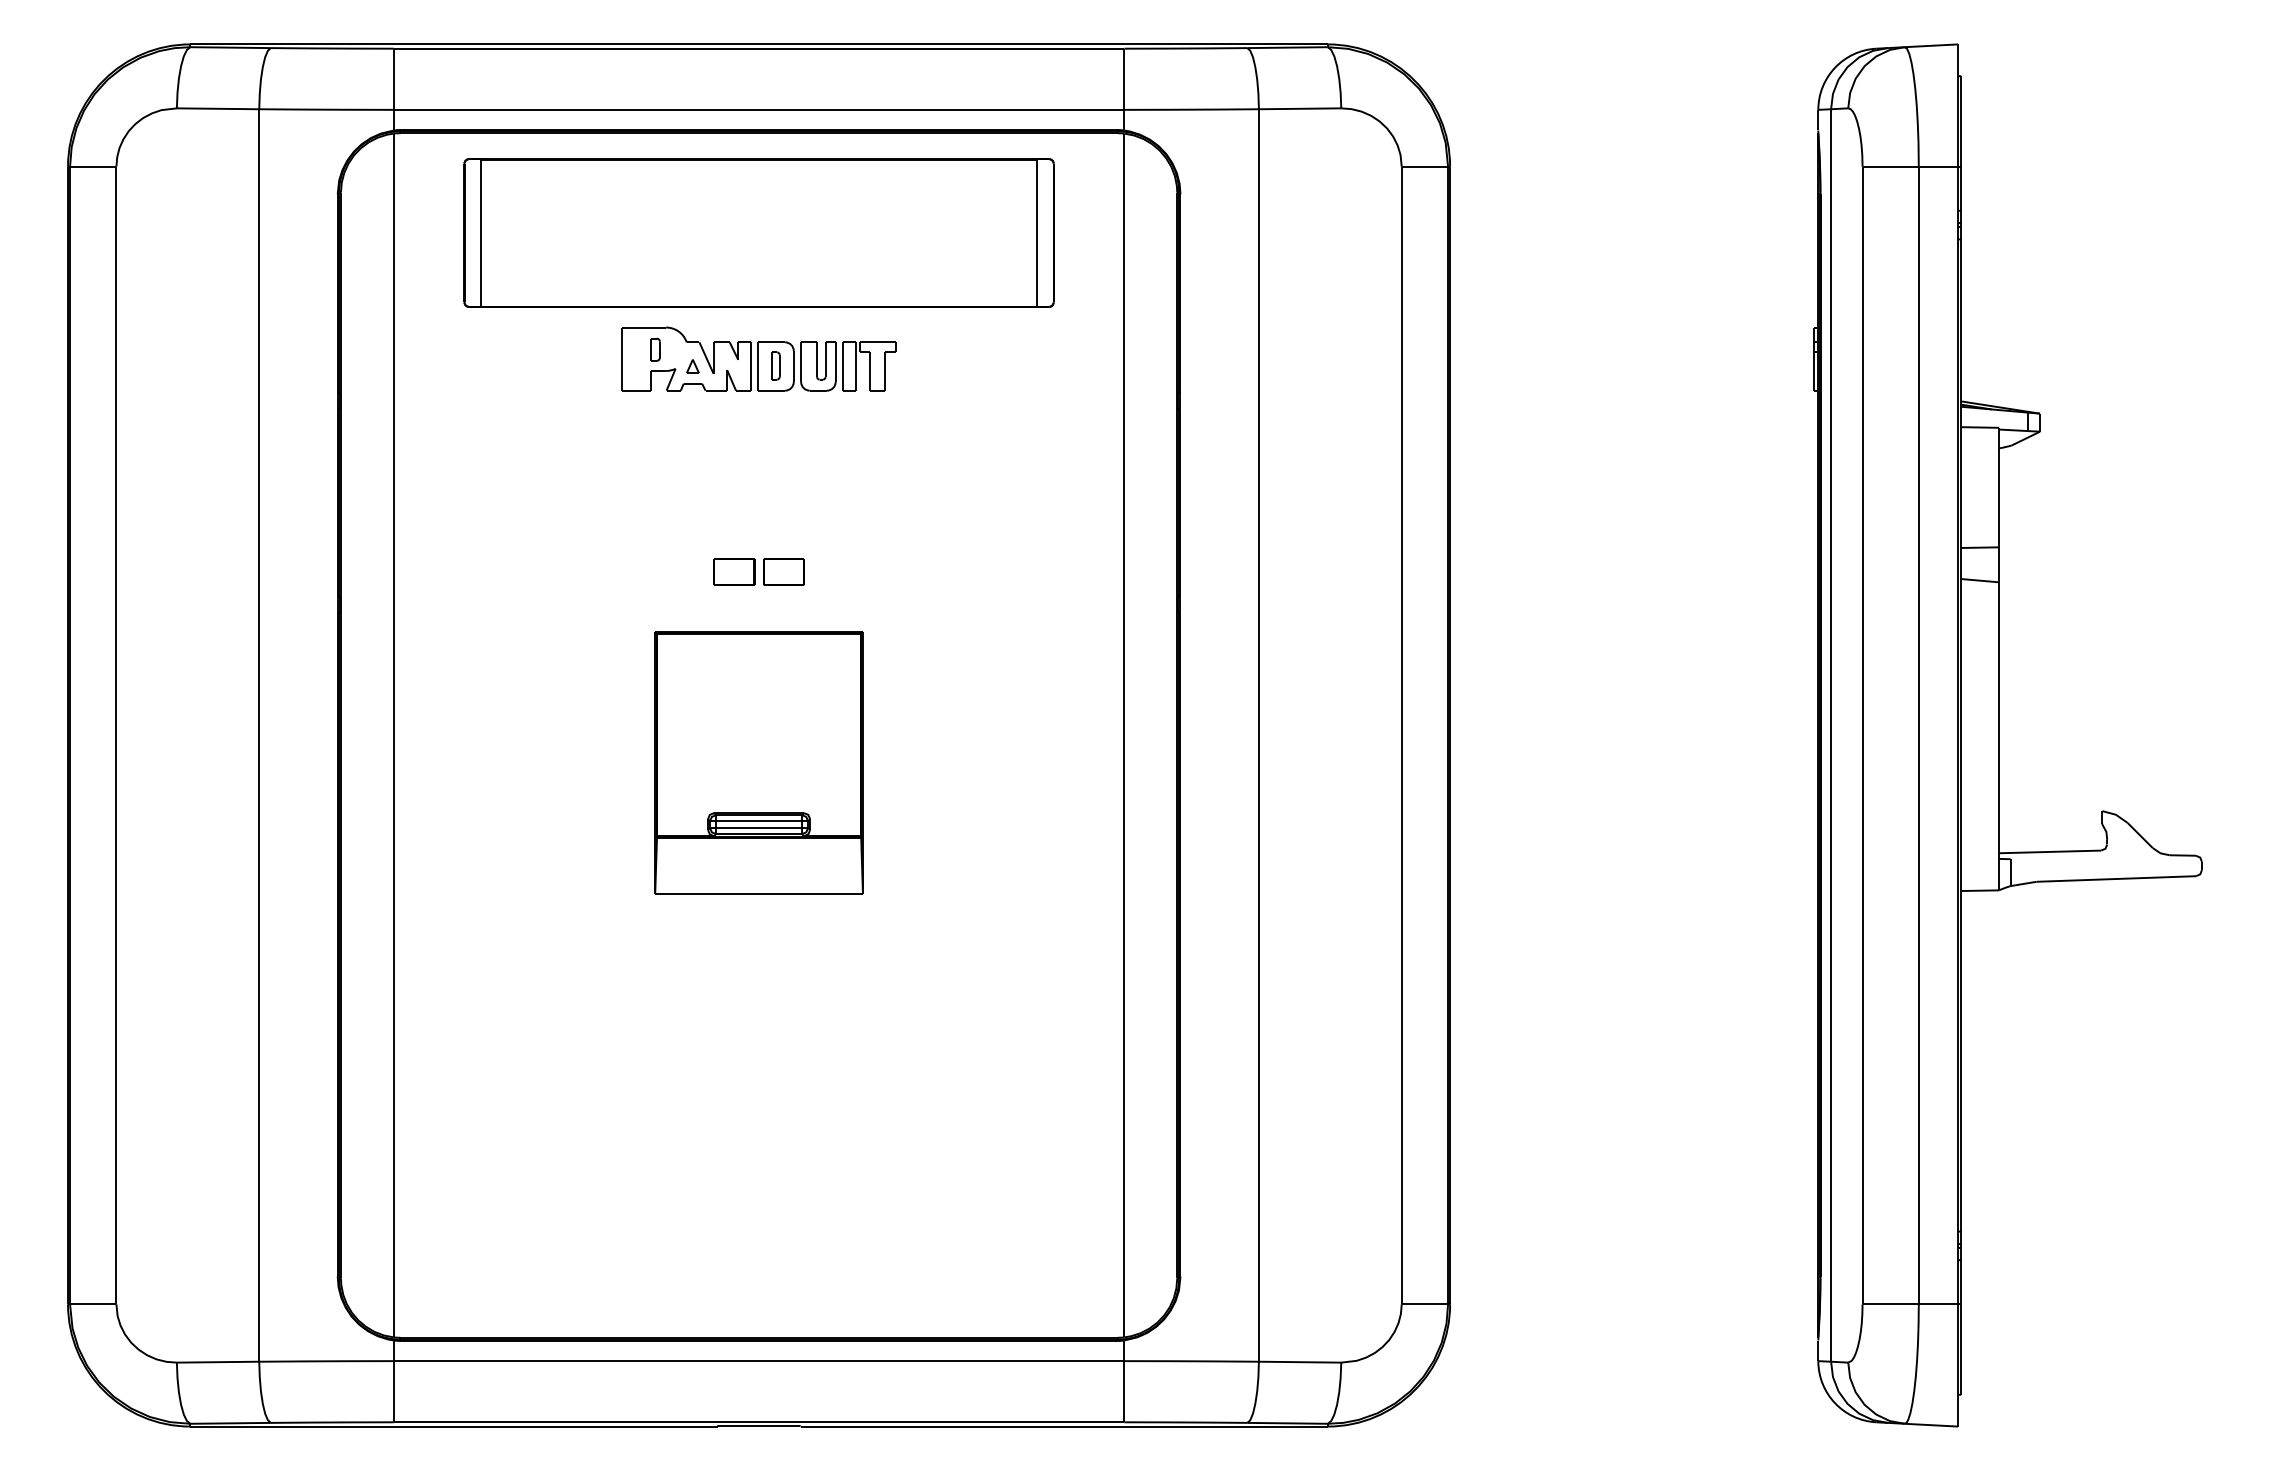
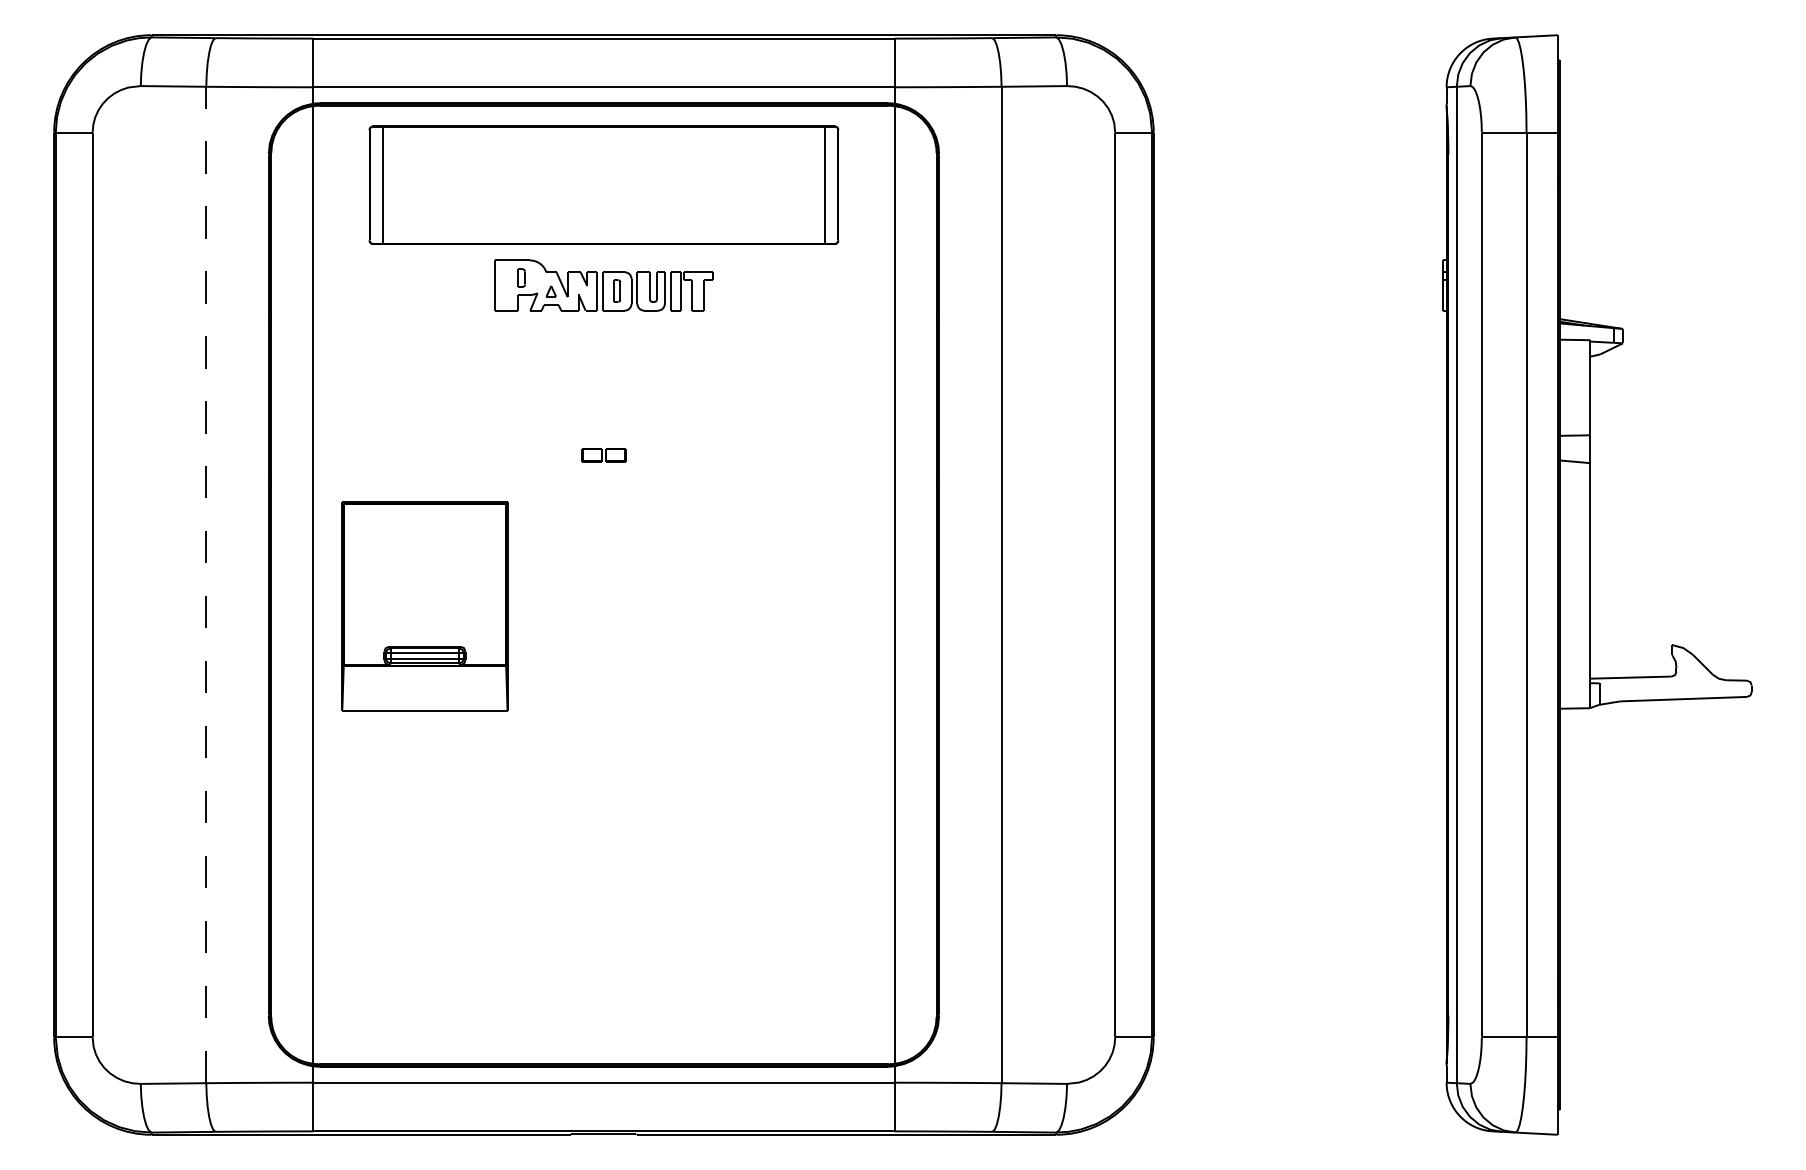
part: (758, 572) -> (603, 455), size x0.6
line: (259, 734) -> (206, 584), solid -> dashed
part: (758, 762) -> (424, 606), moved

